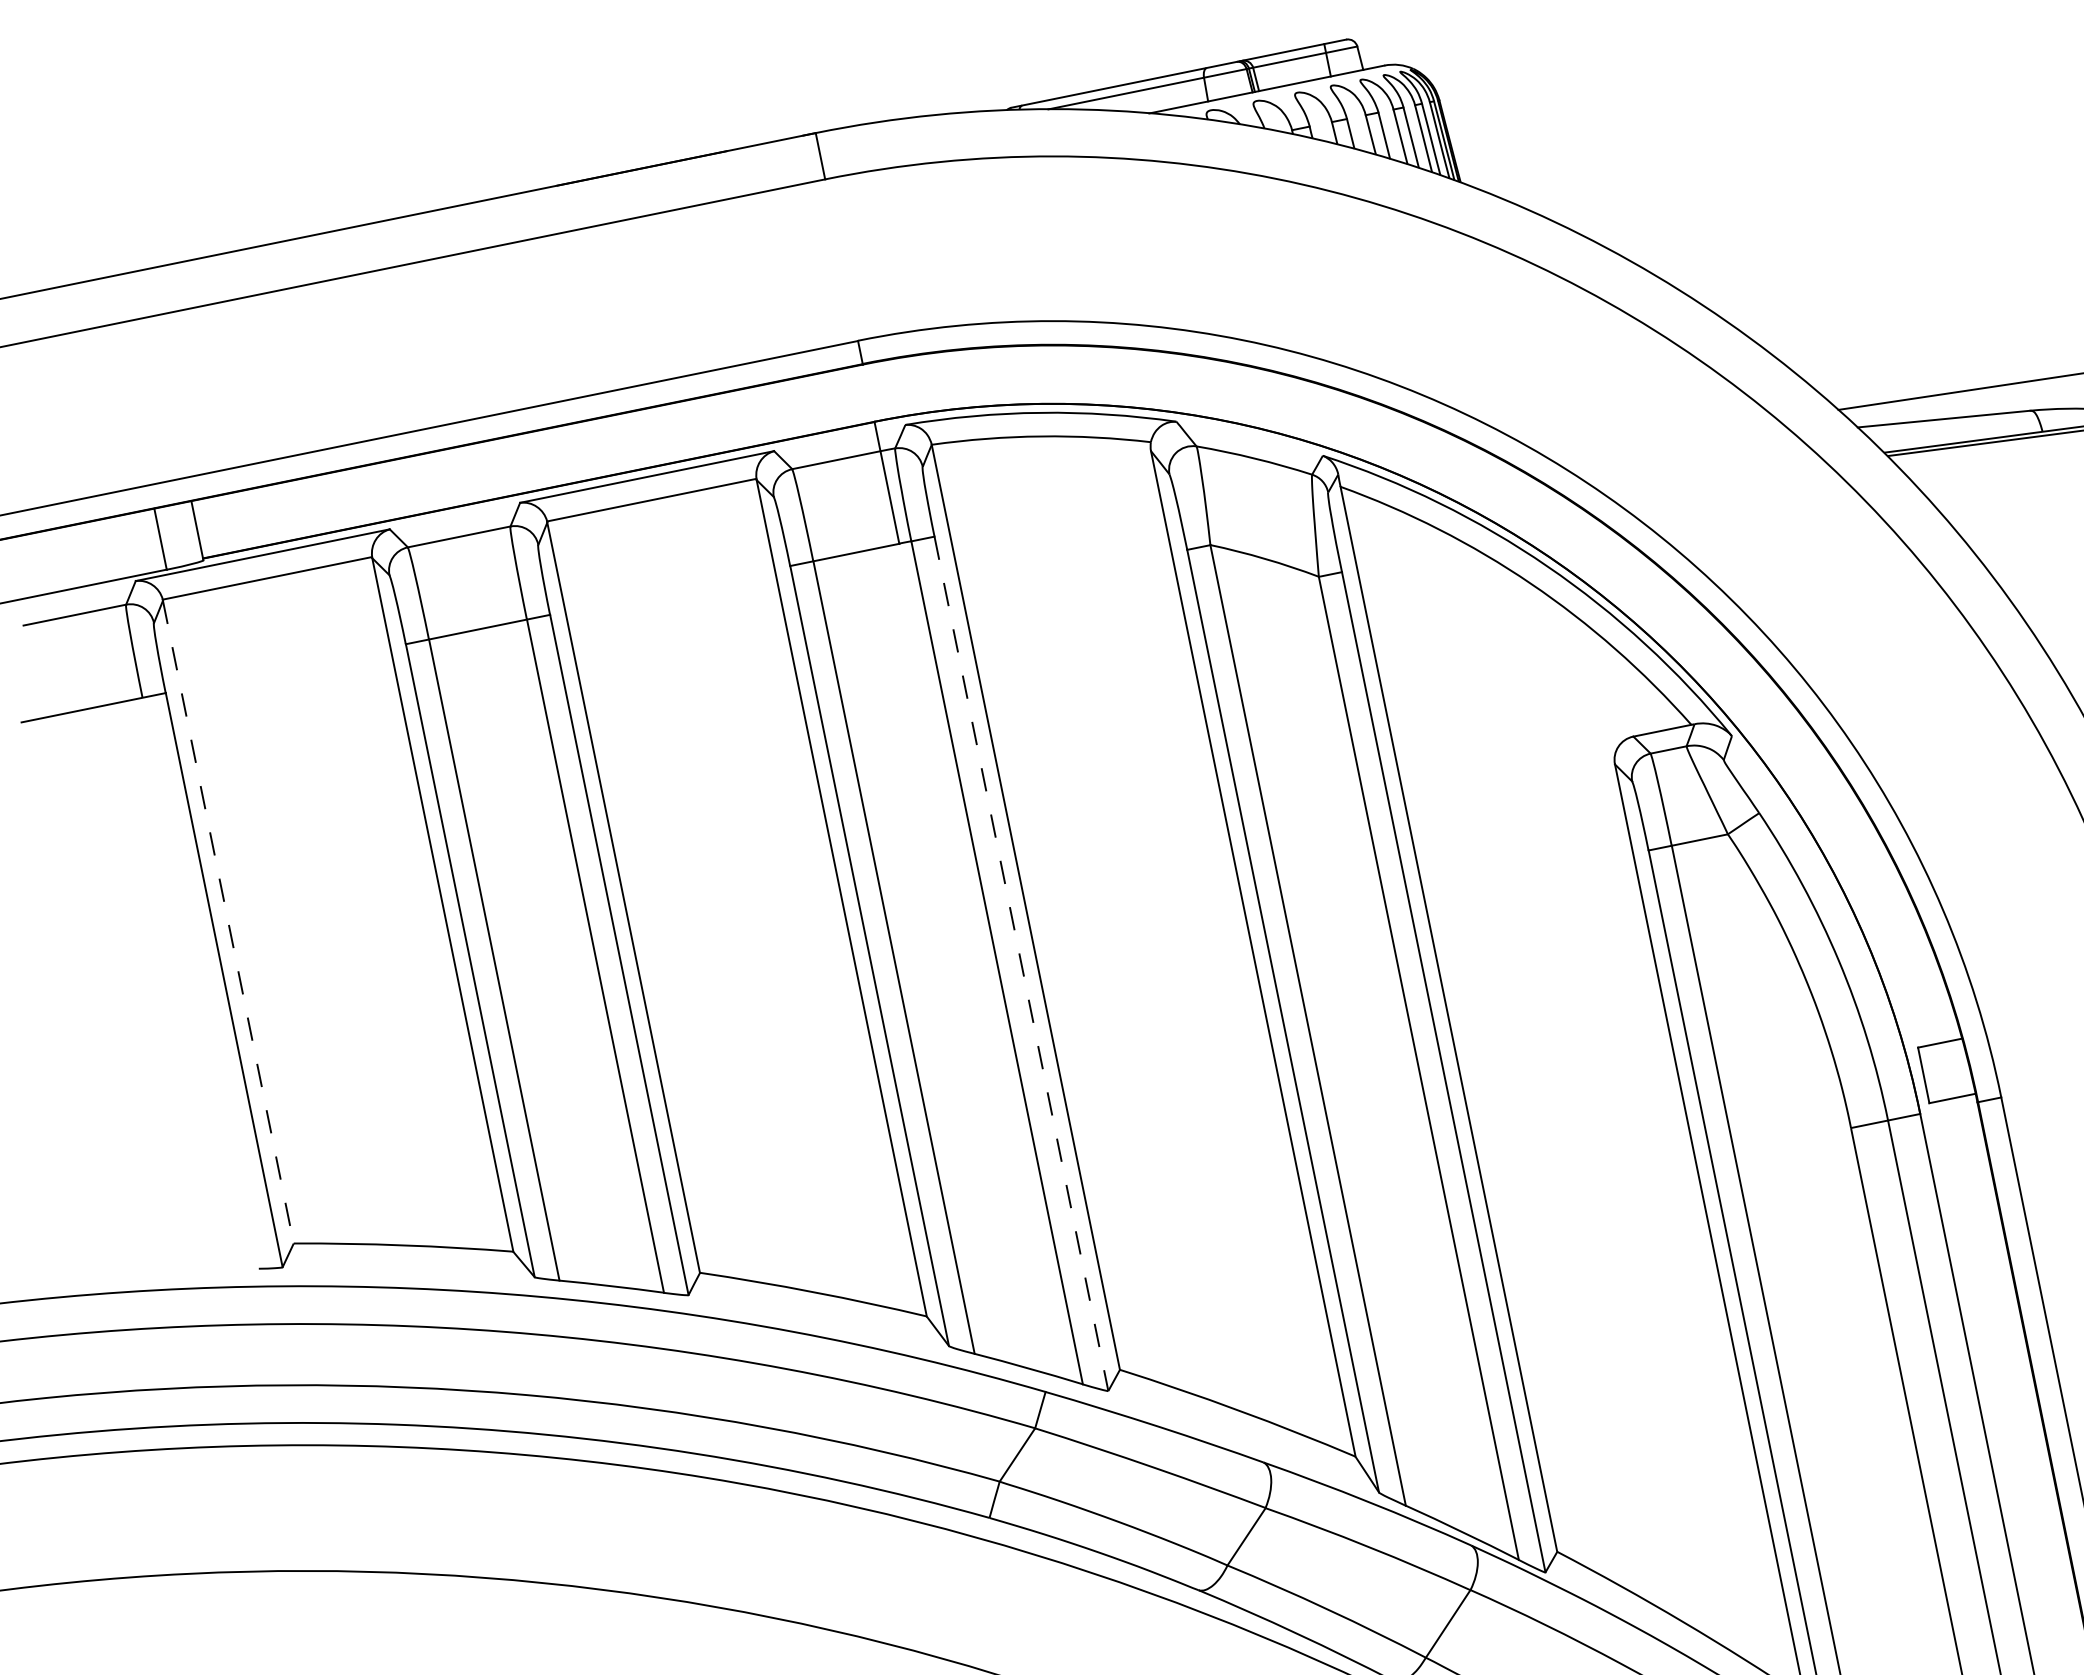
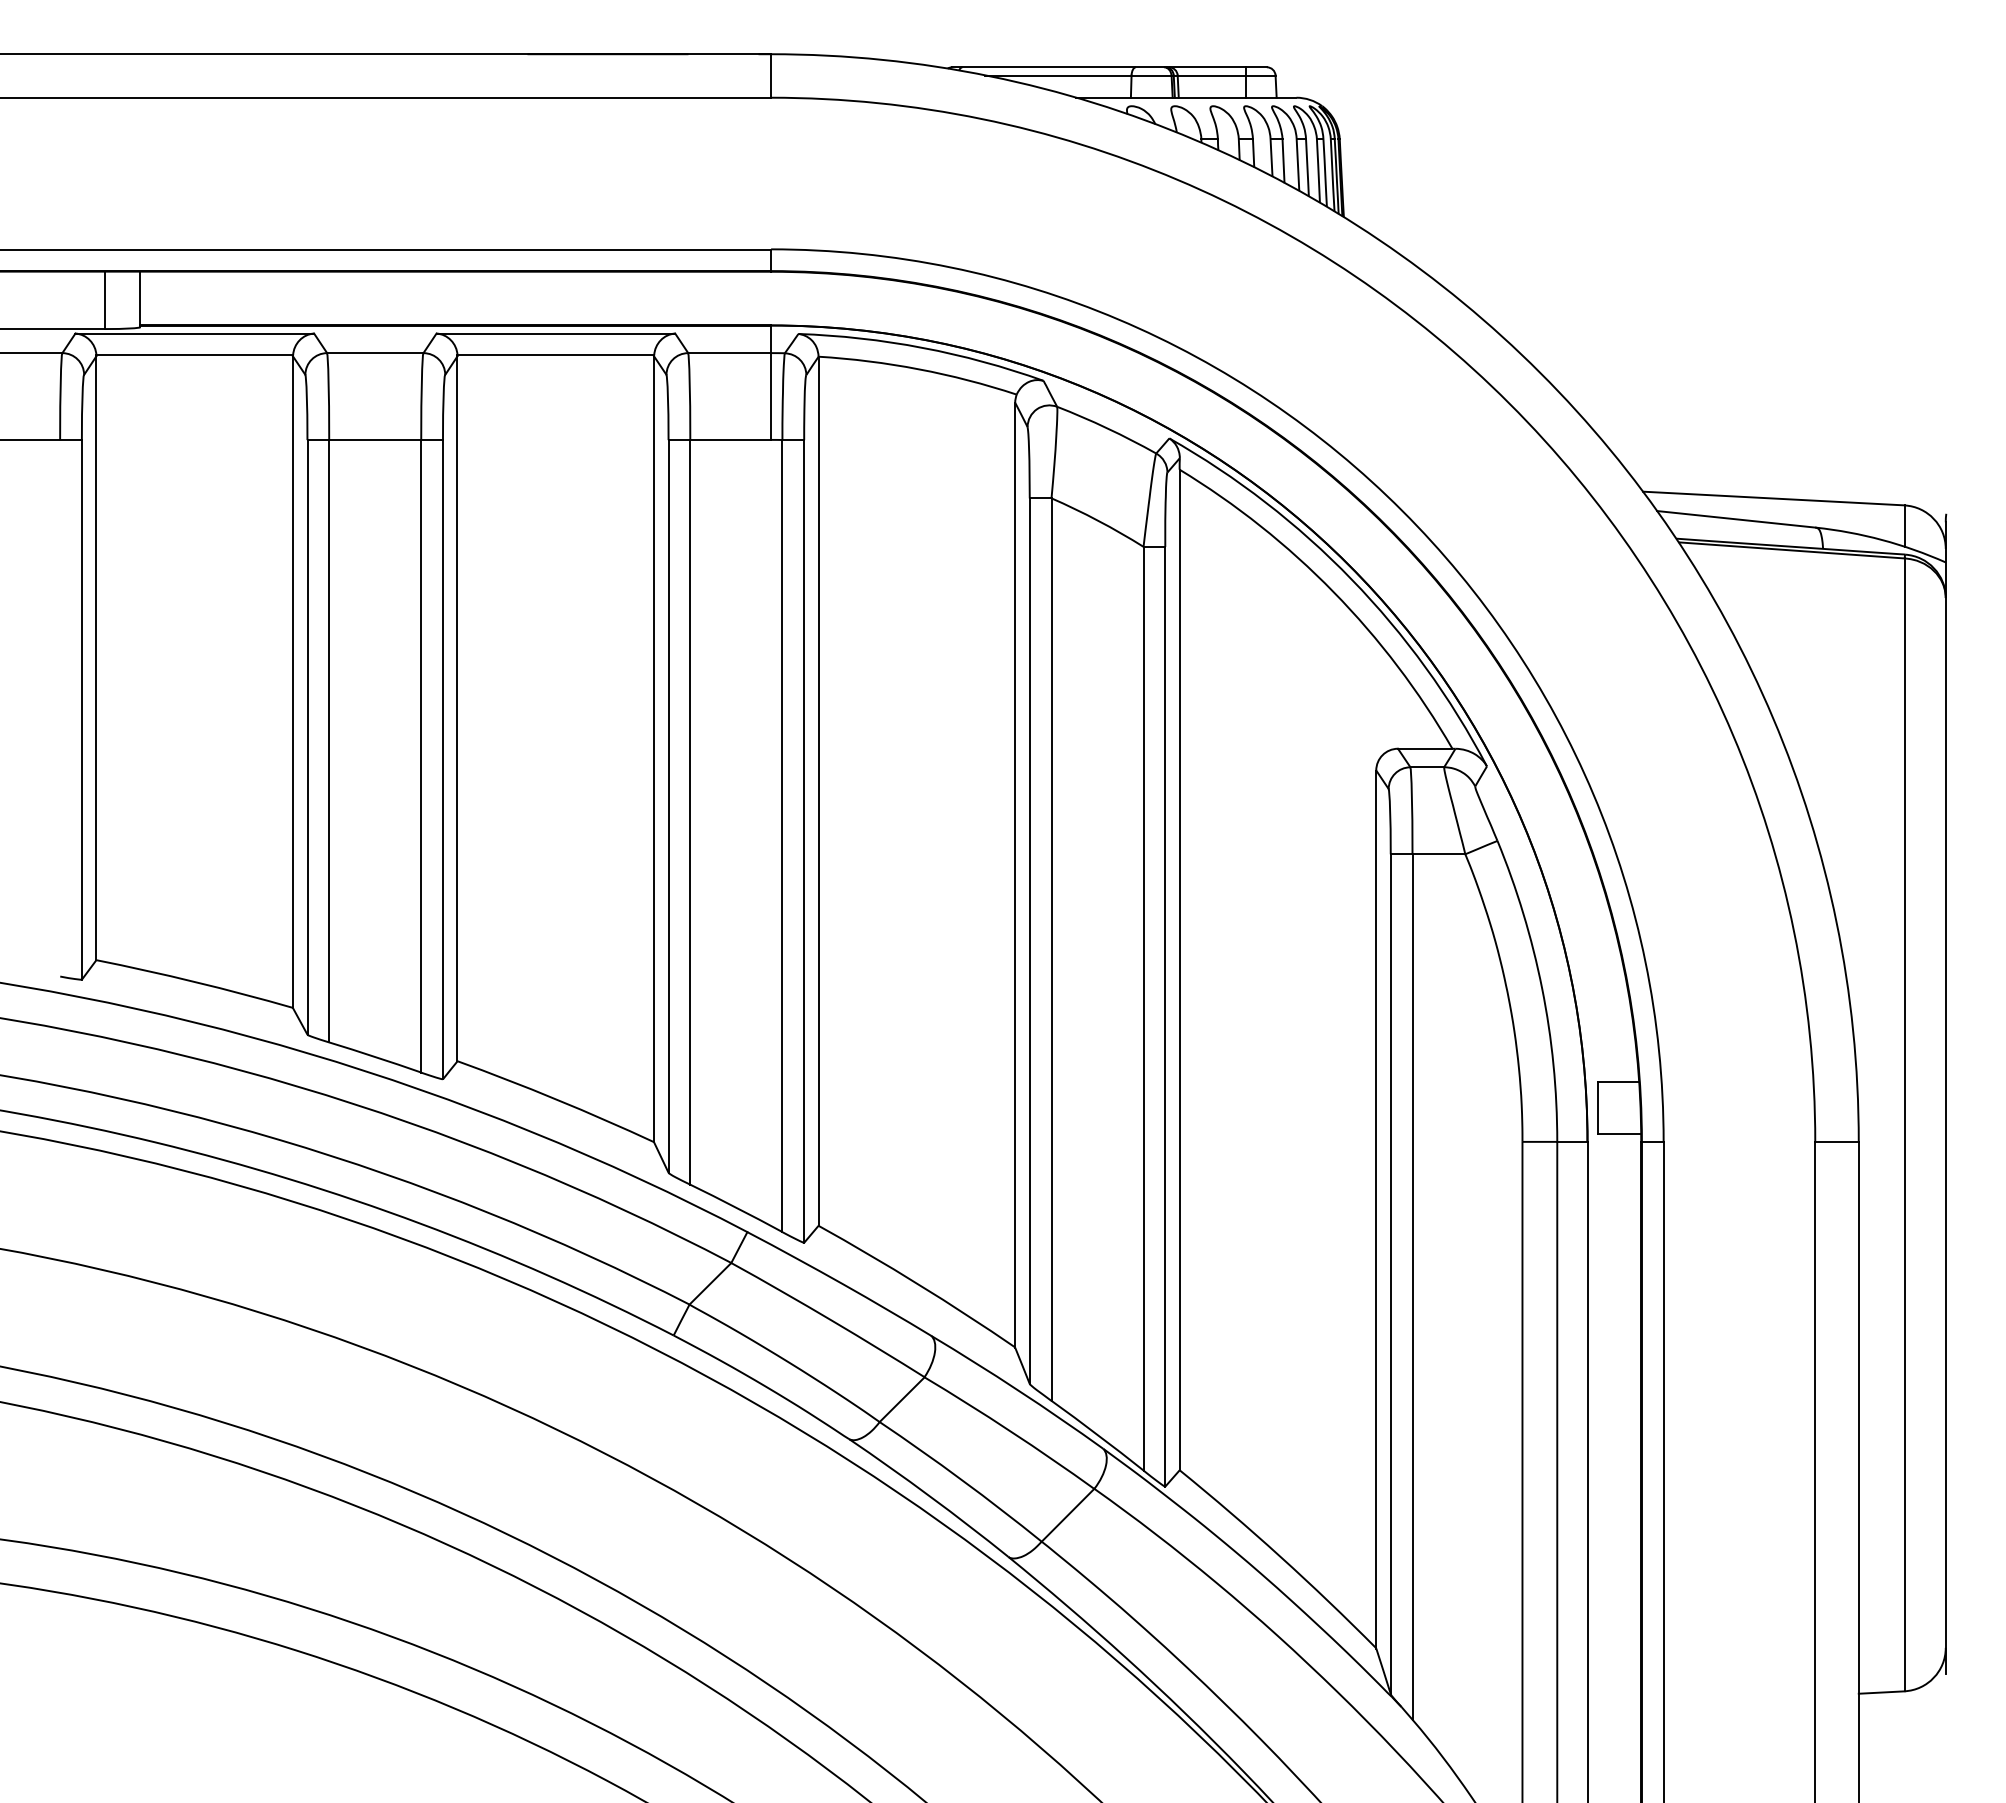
line: (228, 922) -> (96, 658), dashed -> solid
line: (1021, 963) -> (804, 841), dashed -> solid

